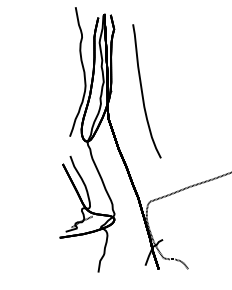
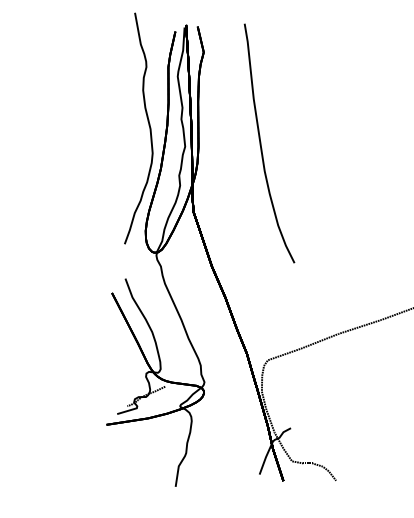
curve: (143, 93) -> (263, 147), moved

